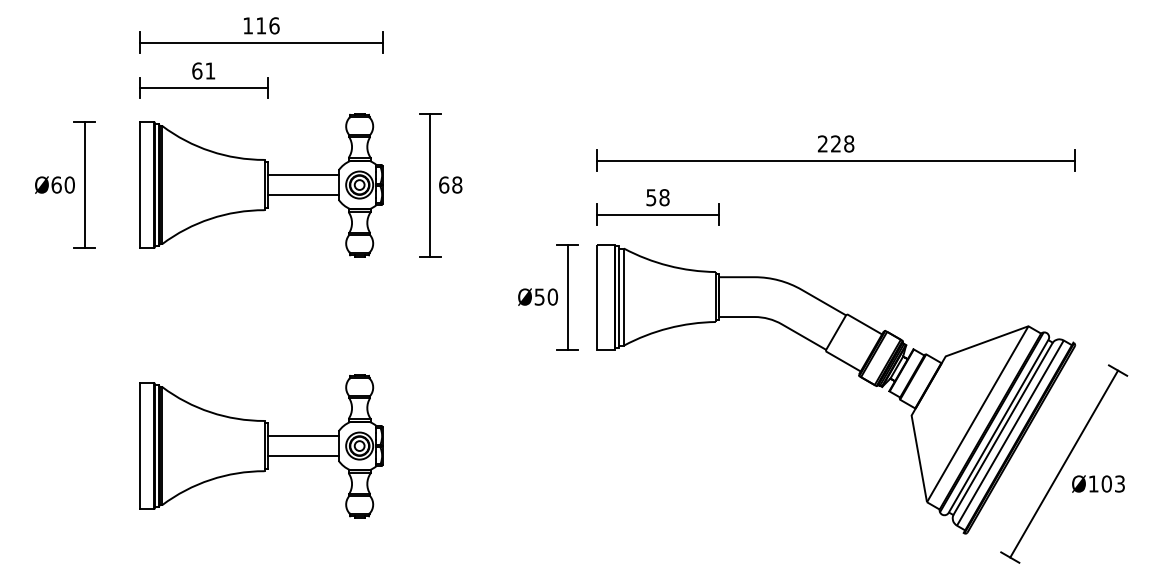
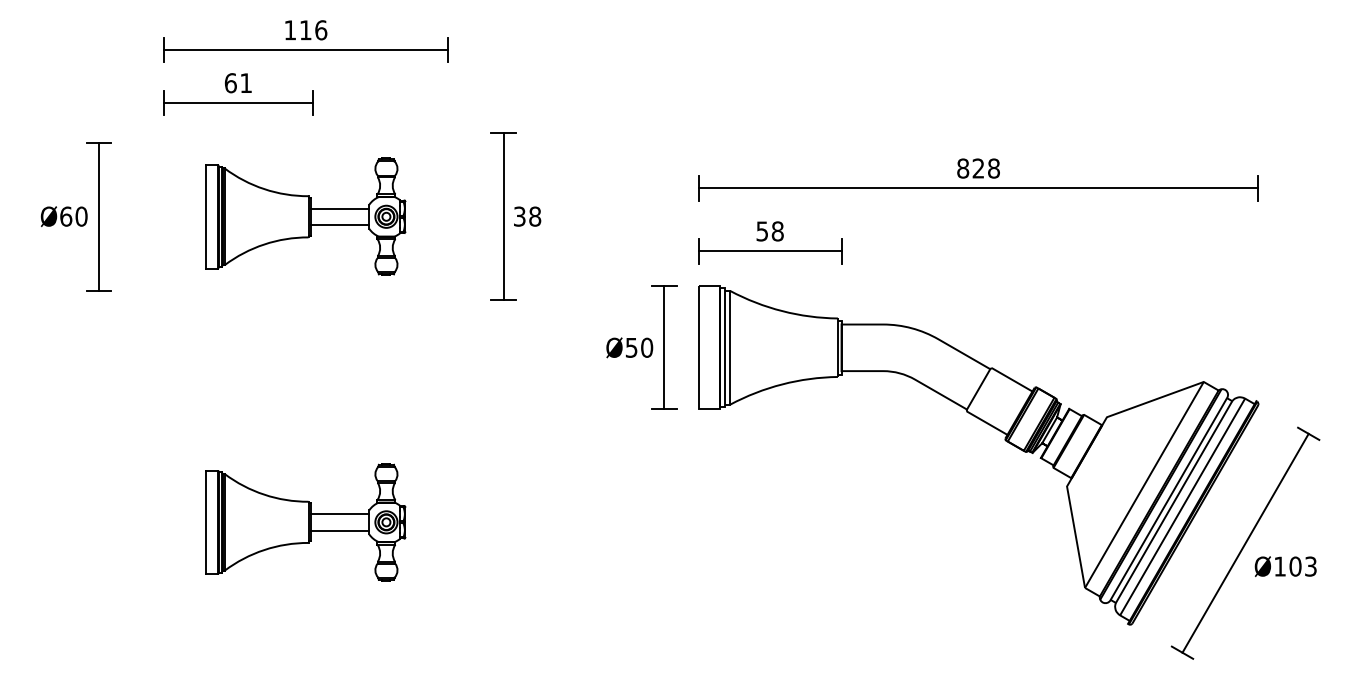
text: (822, 143) -> (962, 168), 228 -> 828
text: (444, 184) -> (520, 216), 68 -> 38
part: (261, 185) -> (305, 217), size x0.7
part: (261, 446) -> (305, 522), size x0.7

